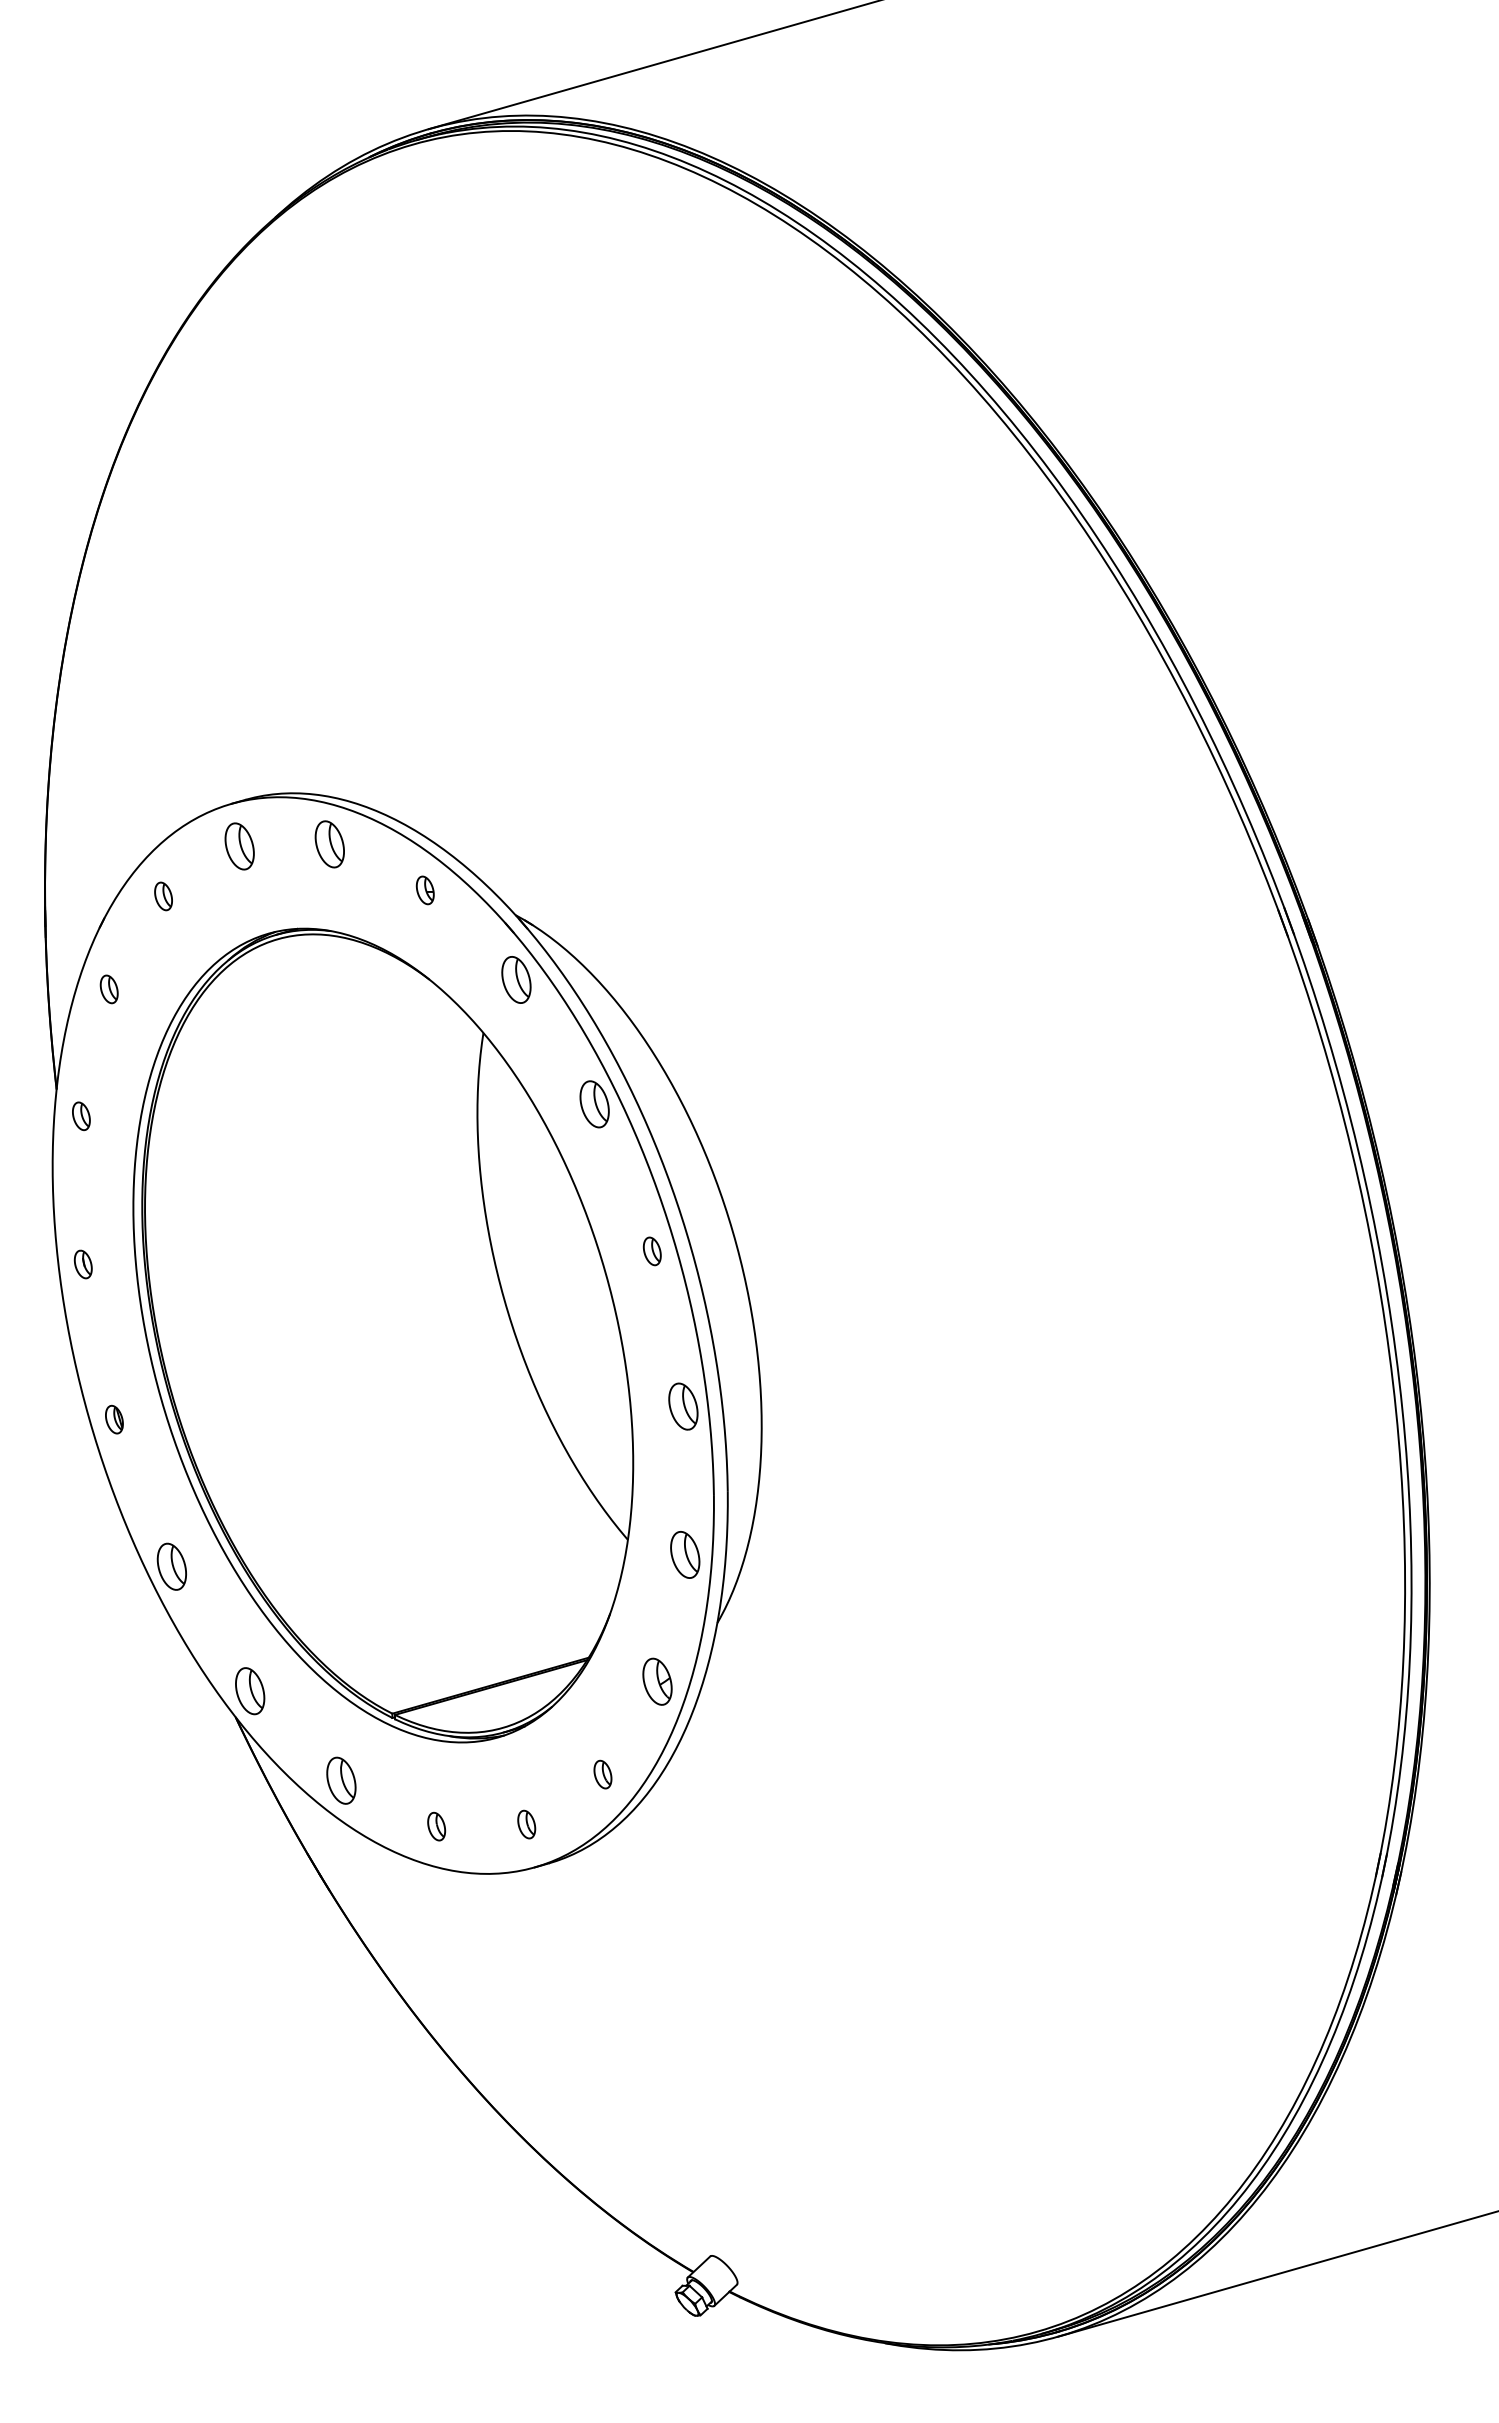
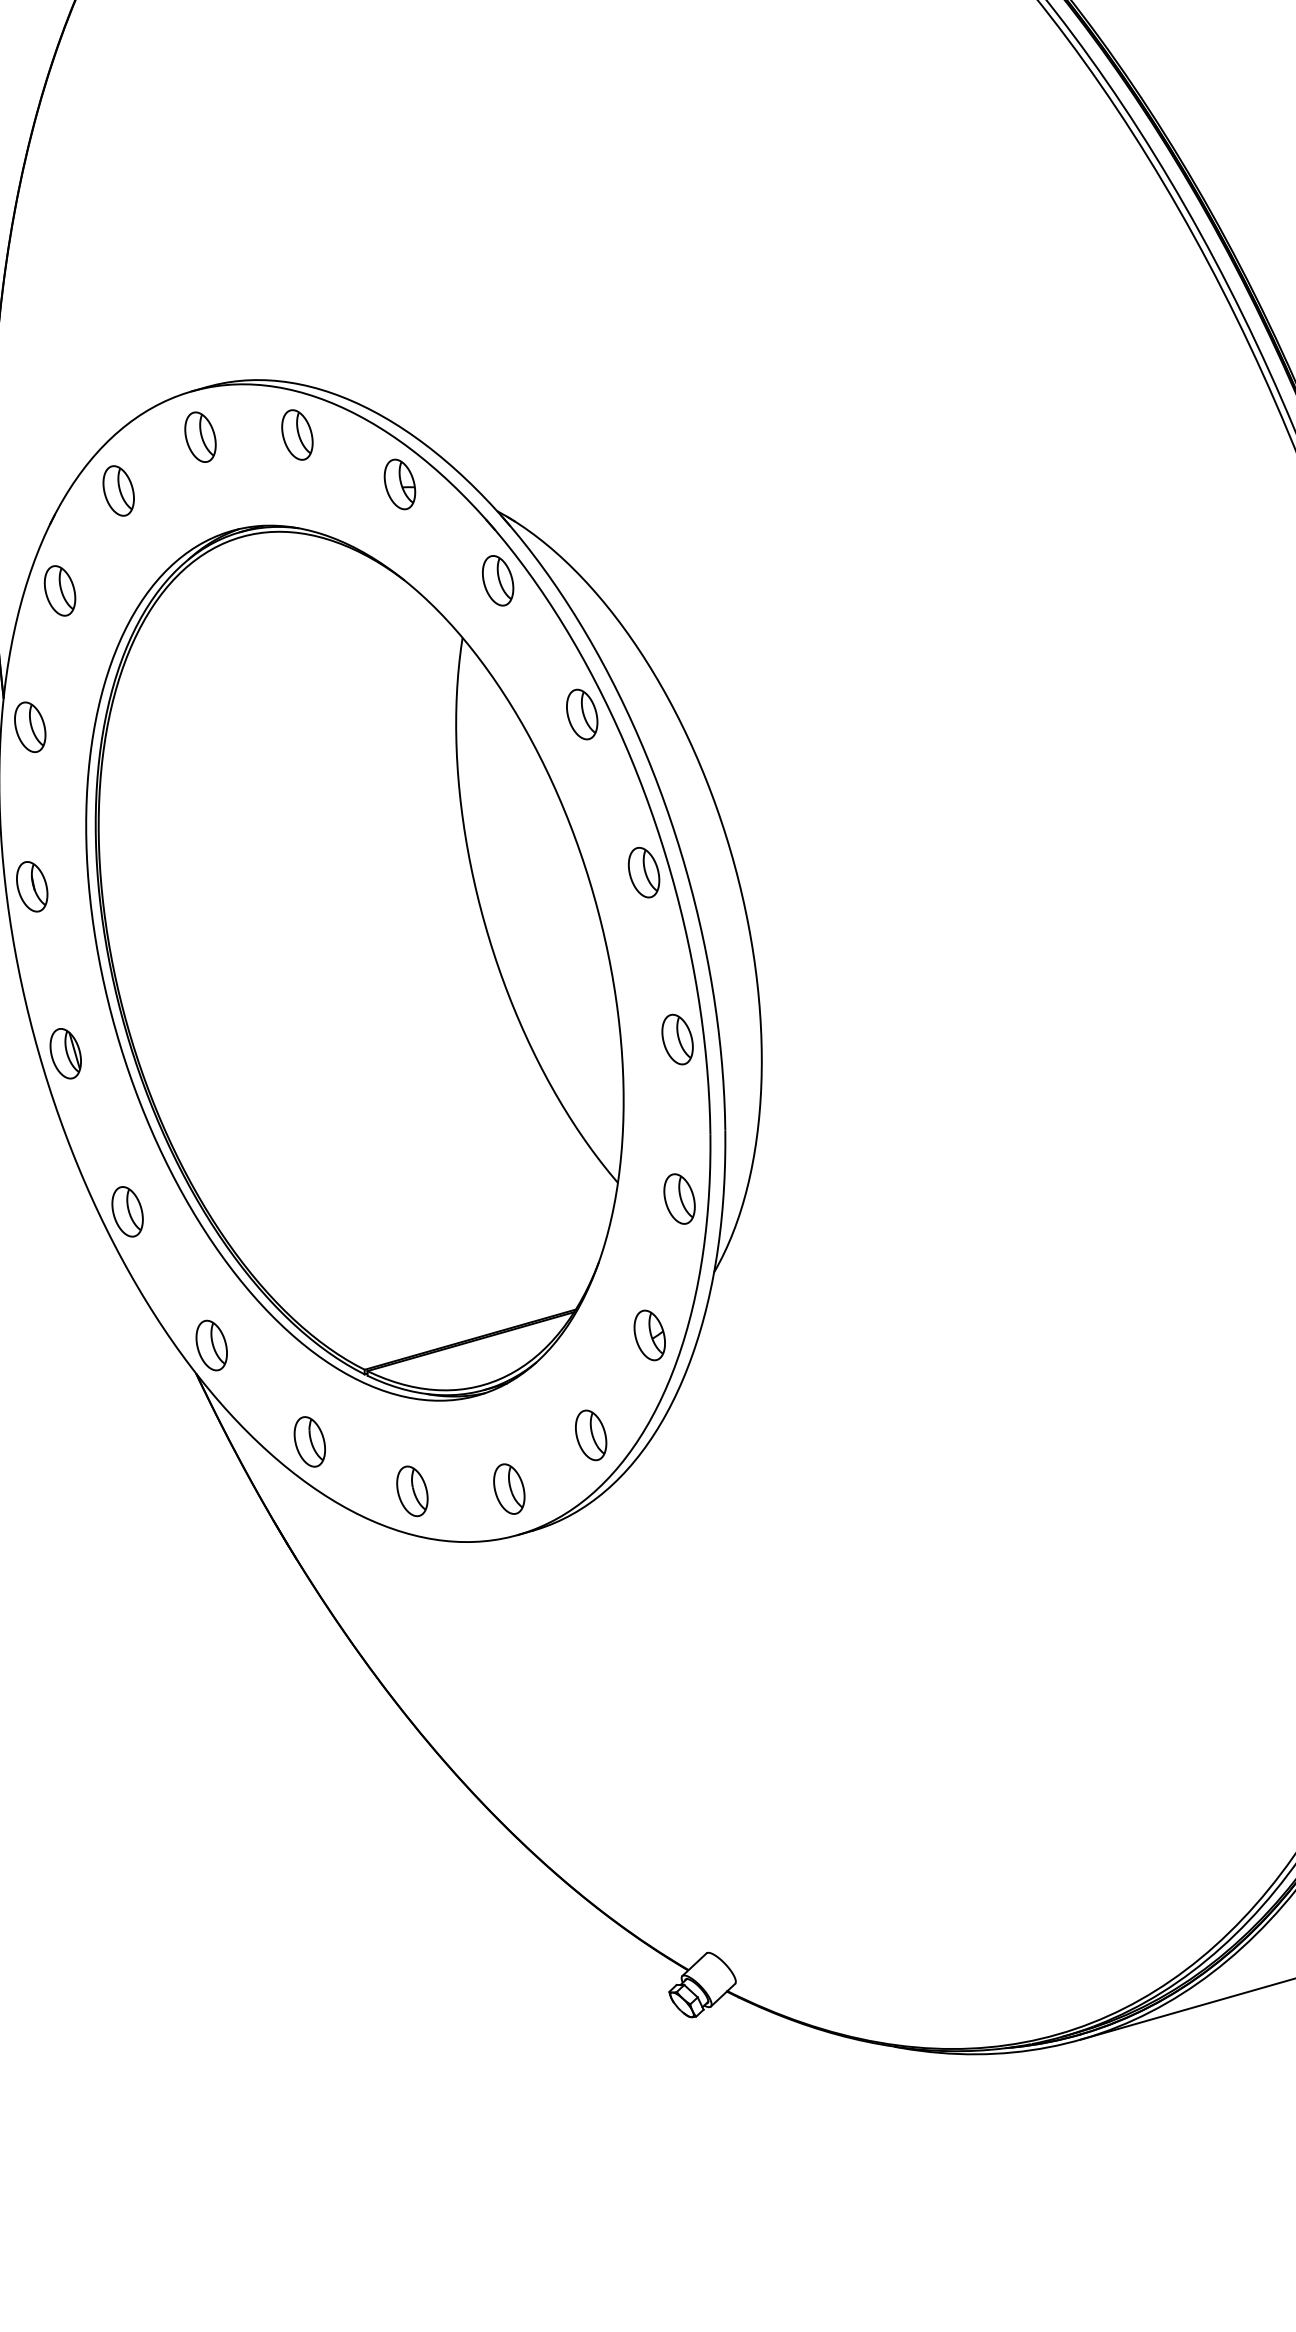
part: (425, 890) -> (400, 484), size x1.67
part: (163, 896) -> (118, 491), size x1.67
part: (109, 989) -> (60, 591), size x1.67
part: (81, 1116) -> (30, 727), size x1.67
part: (652, 1251) -> (644, 872), size x1.67
part: (83, 1264) -> (32, 886), size x1.67
part: (114, 1419) -> (65, 1053), size x1.67
part: (602, 1774) -> (590, 1435), size x1.67
part: (526, 1824) -> (508, 1488), size x1.67
part: (436, 1826) -> (412, 1491), size x1.67

